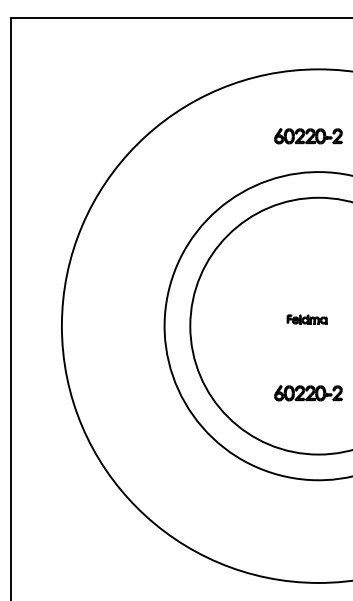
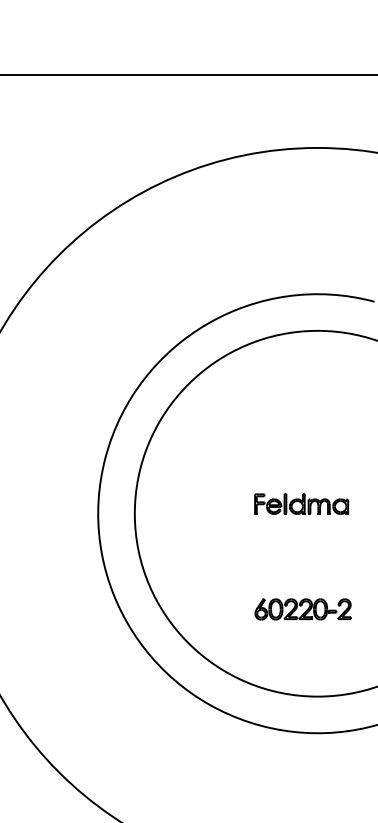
part: (308, 136) -> (303, 243), removed
part: (306, 319) -> (300, 504), size x1.67

